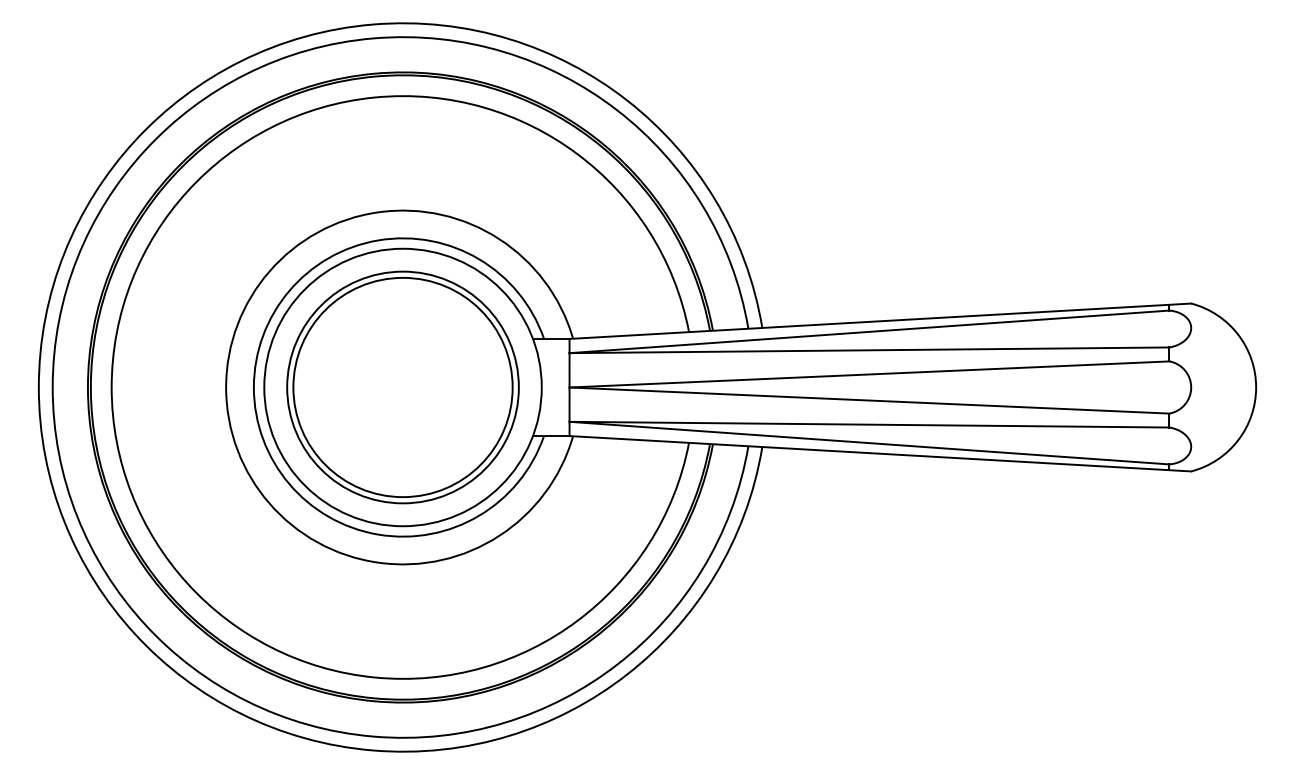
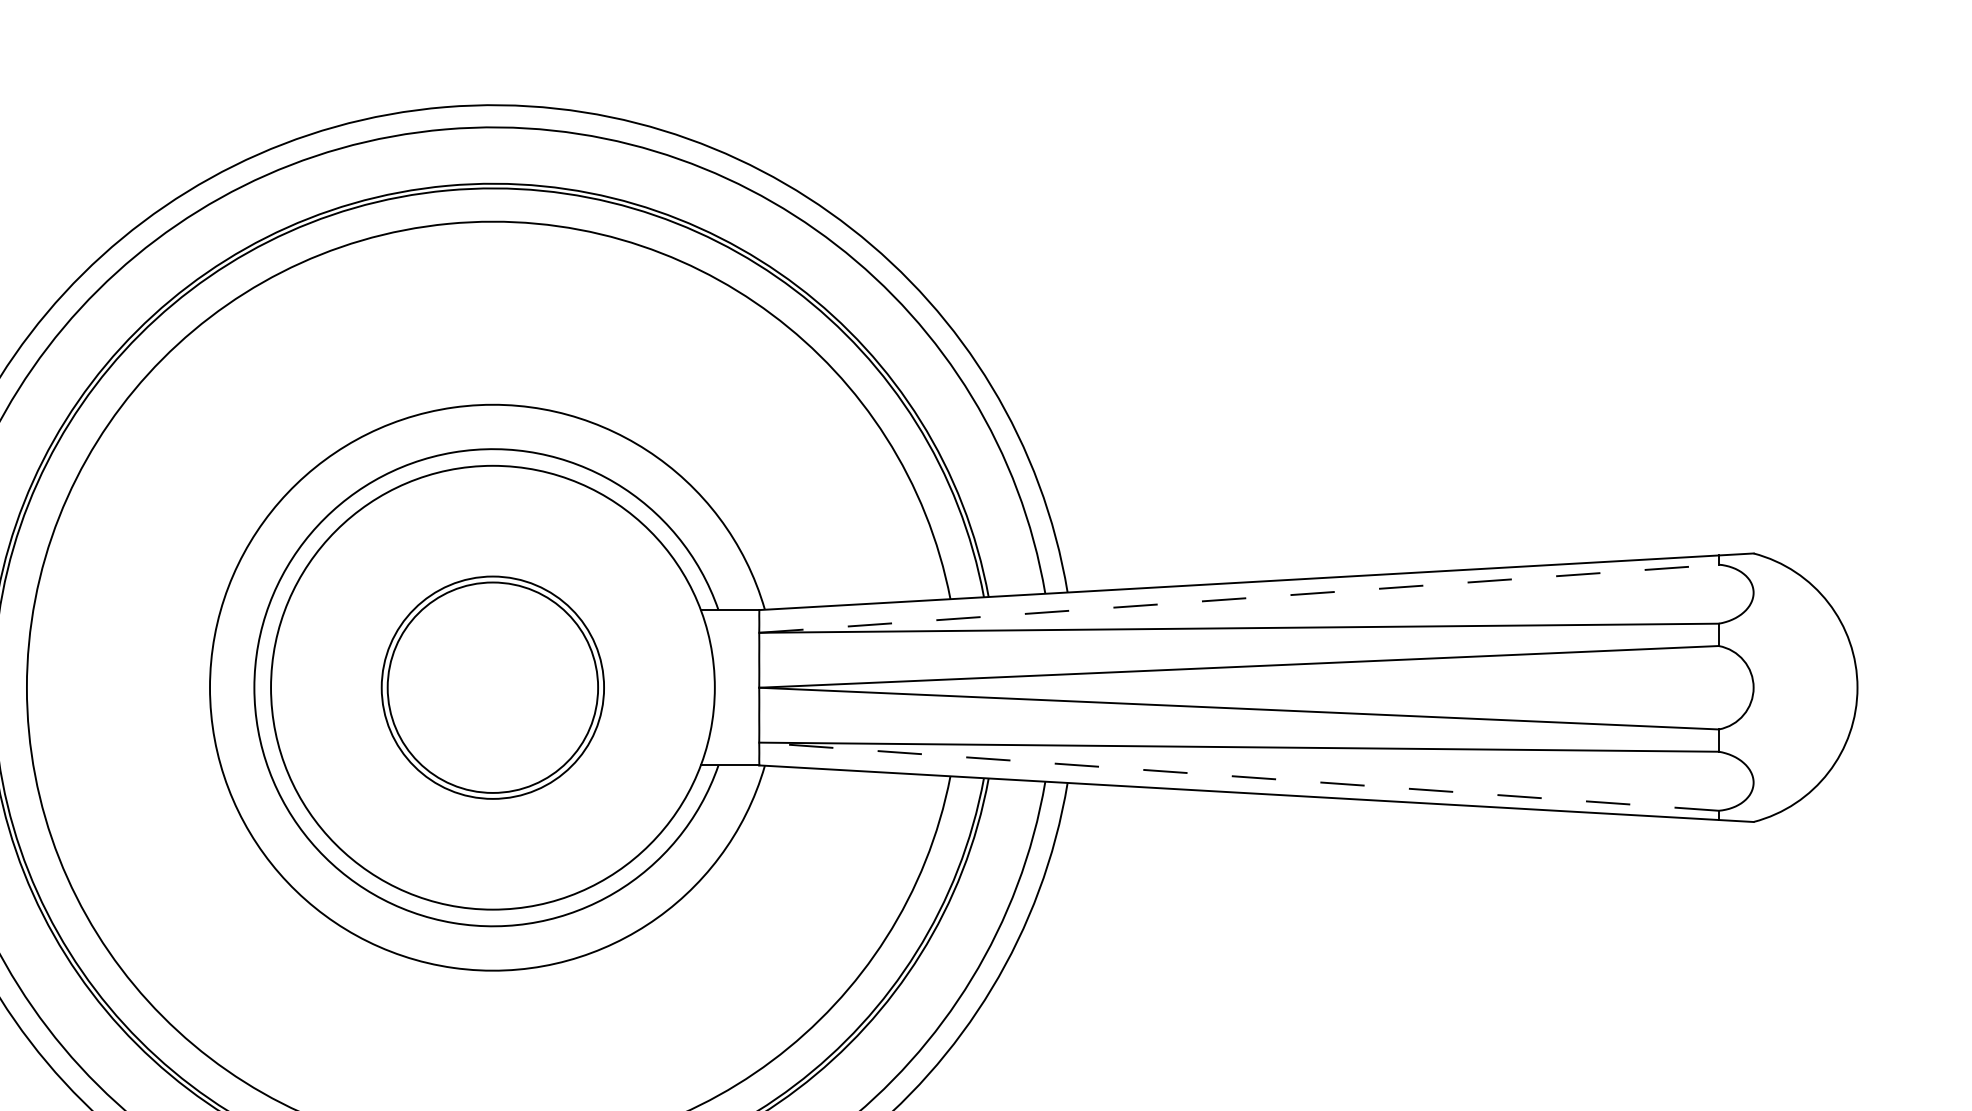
line: (869, 331) -> (1239, 598), solid -> dashed
part: (402, 387) -> (492, 687), size x0.6
line: (869, 443) -> (1239, 777), solid -> dashed

